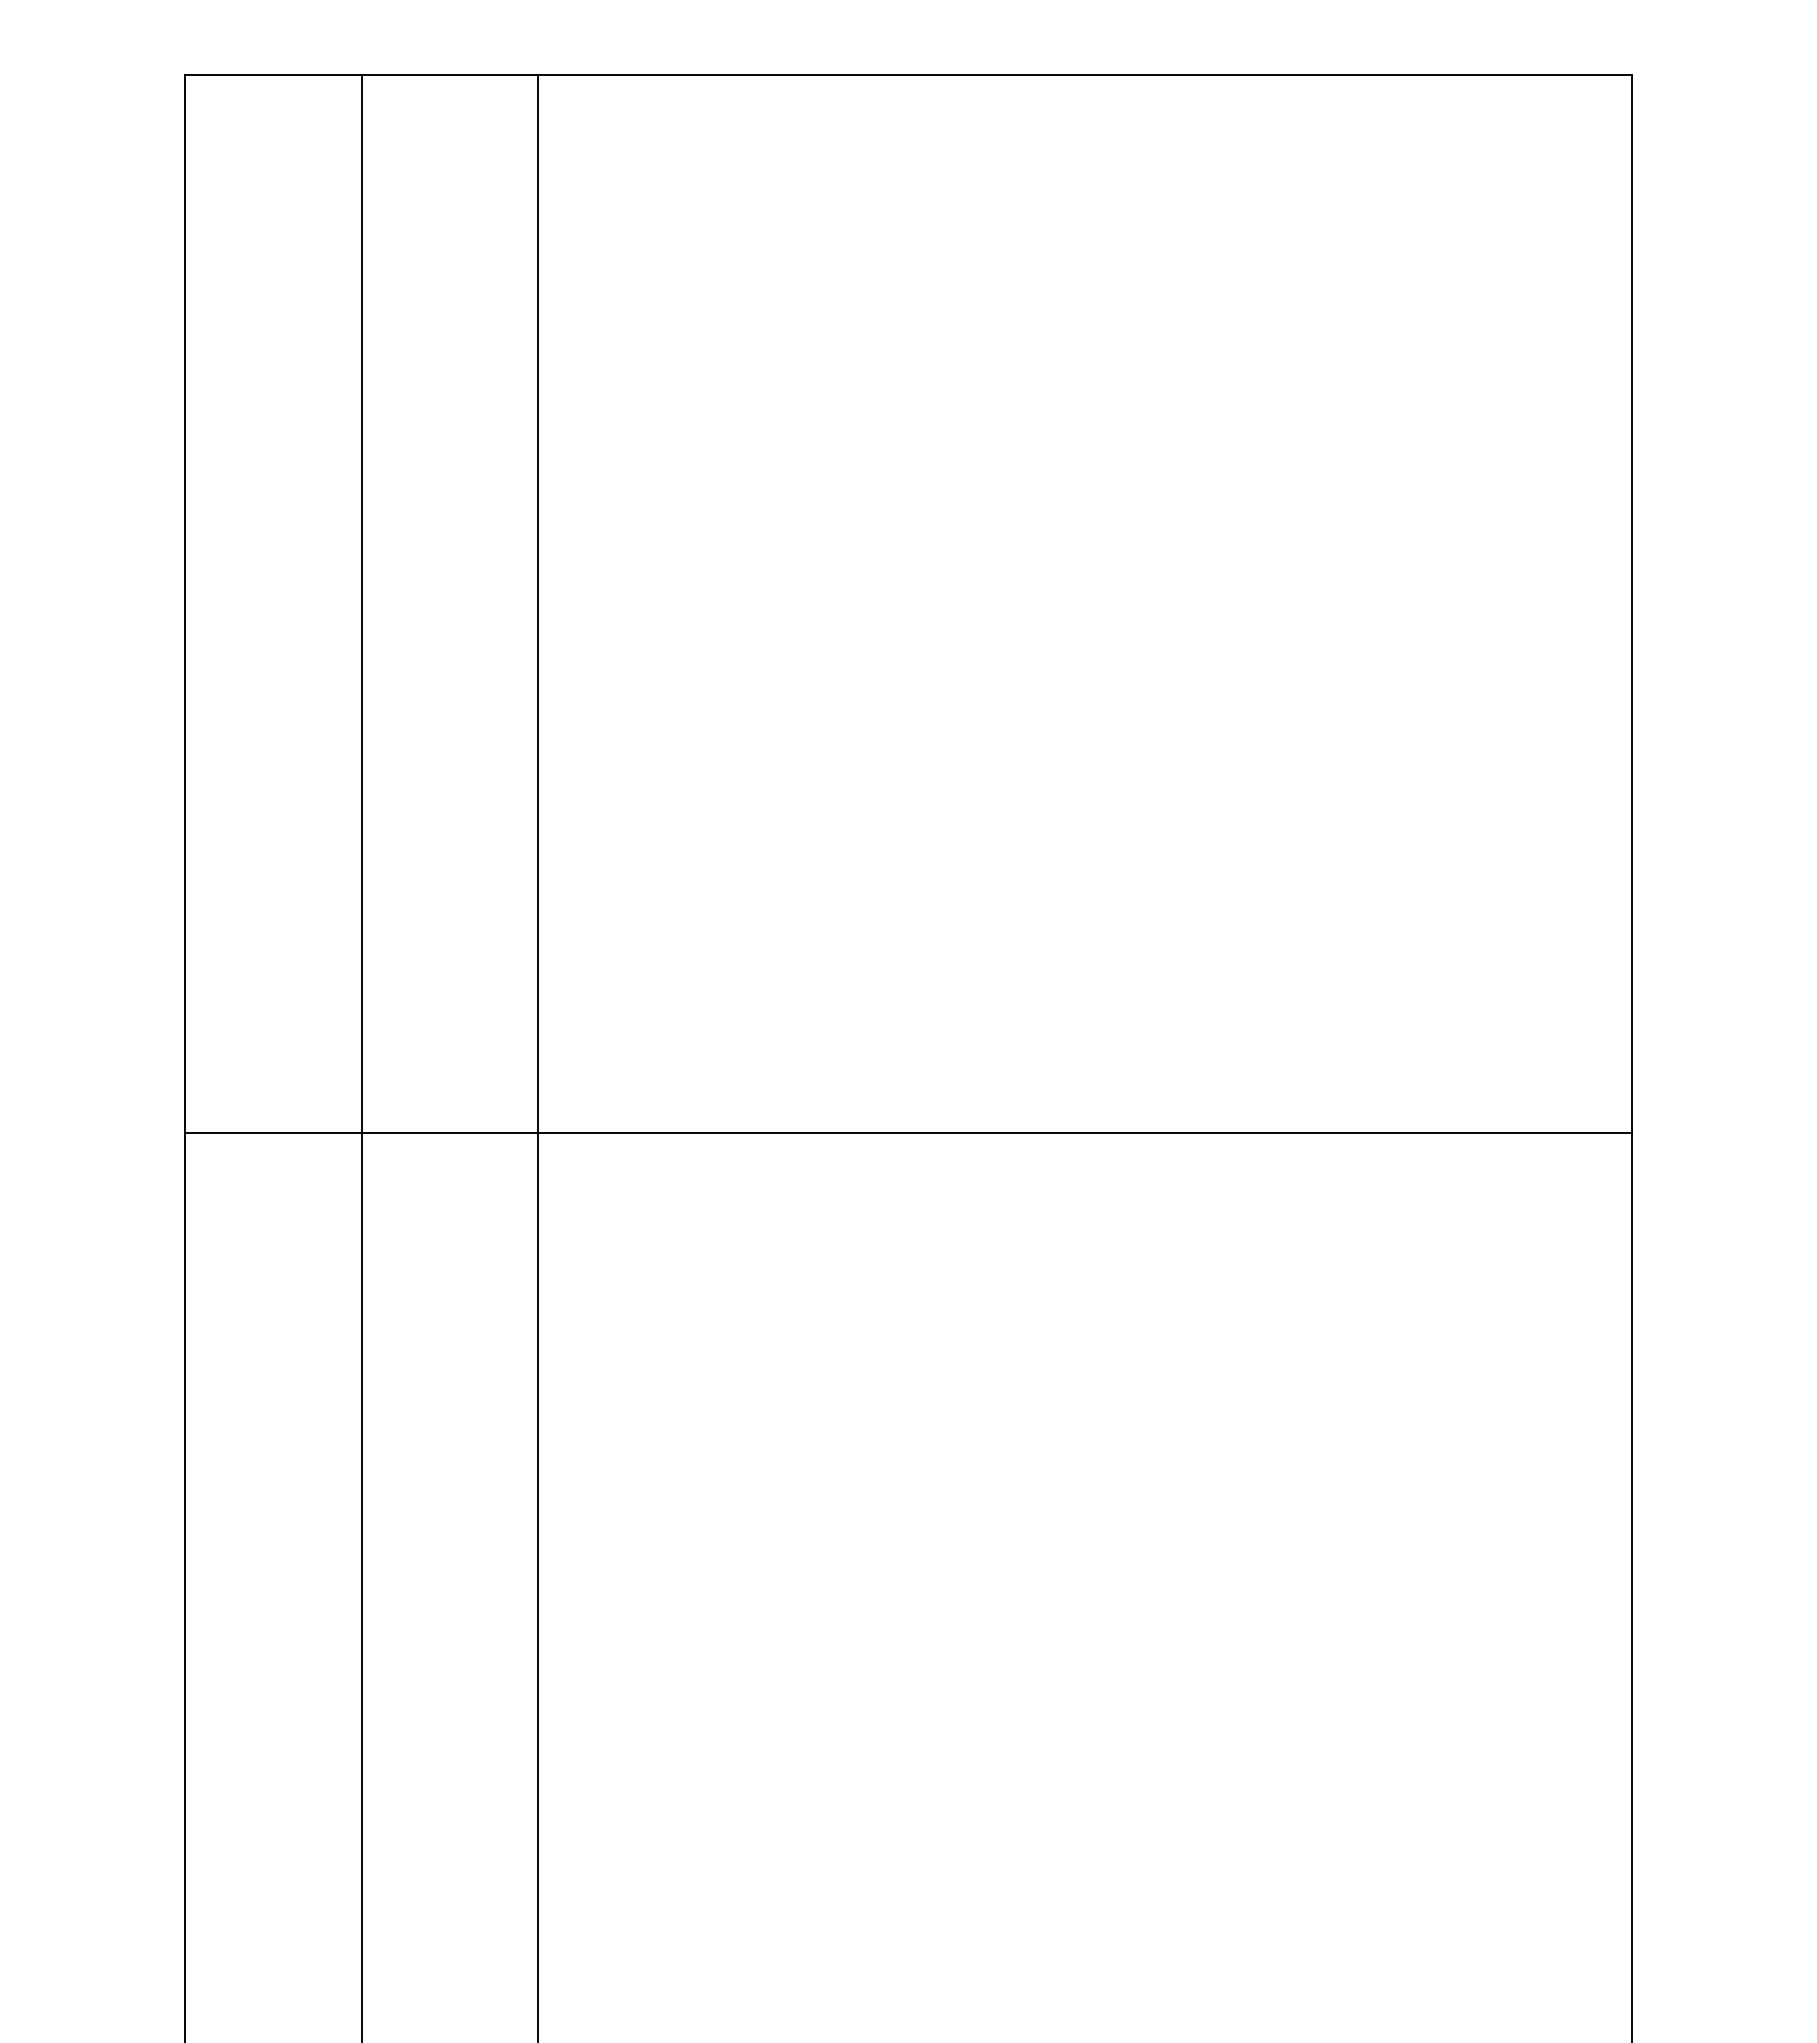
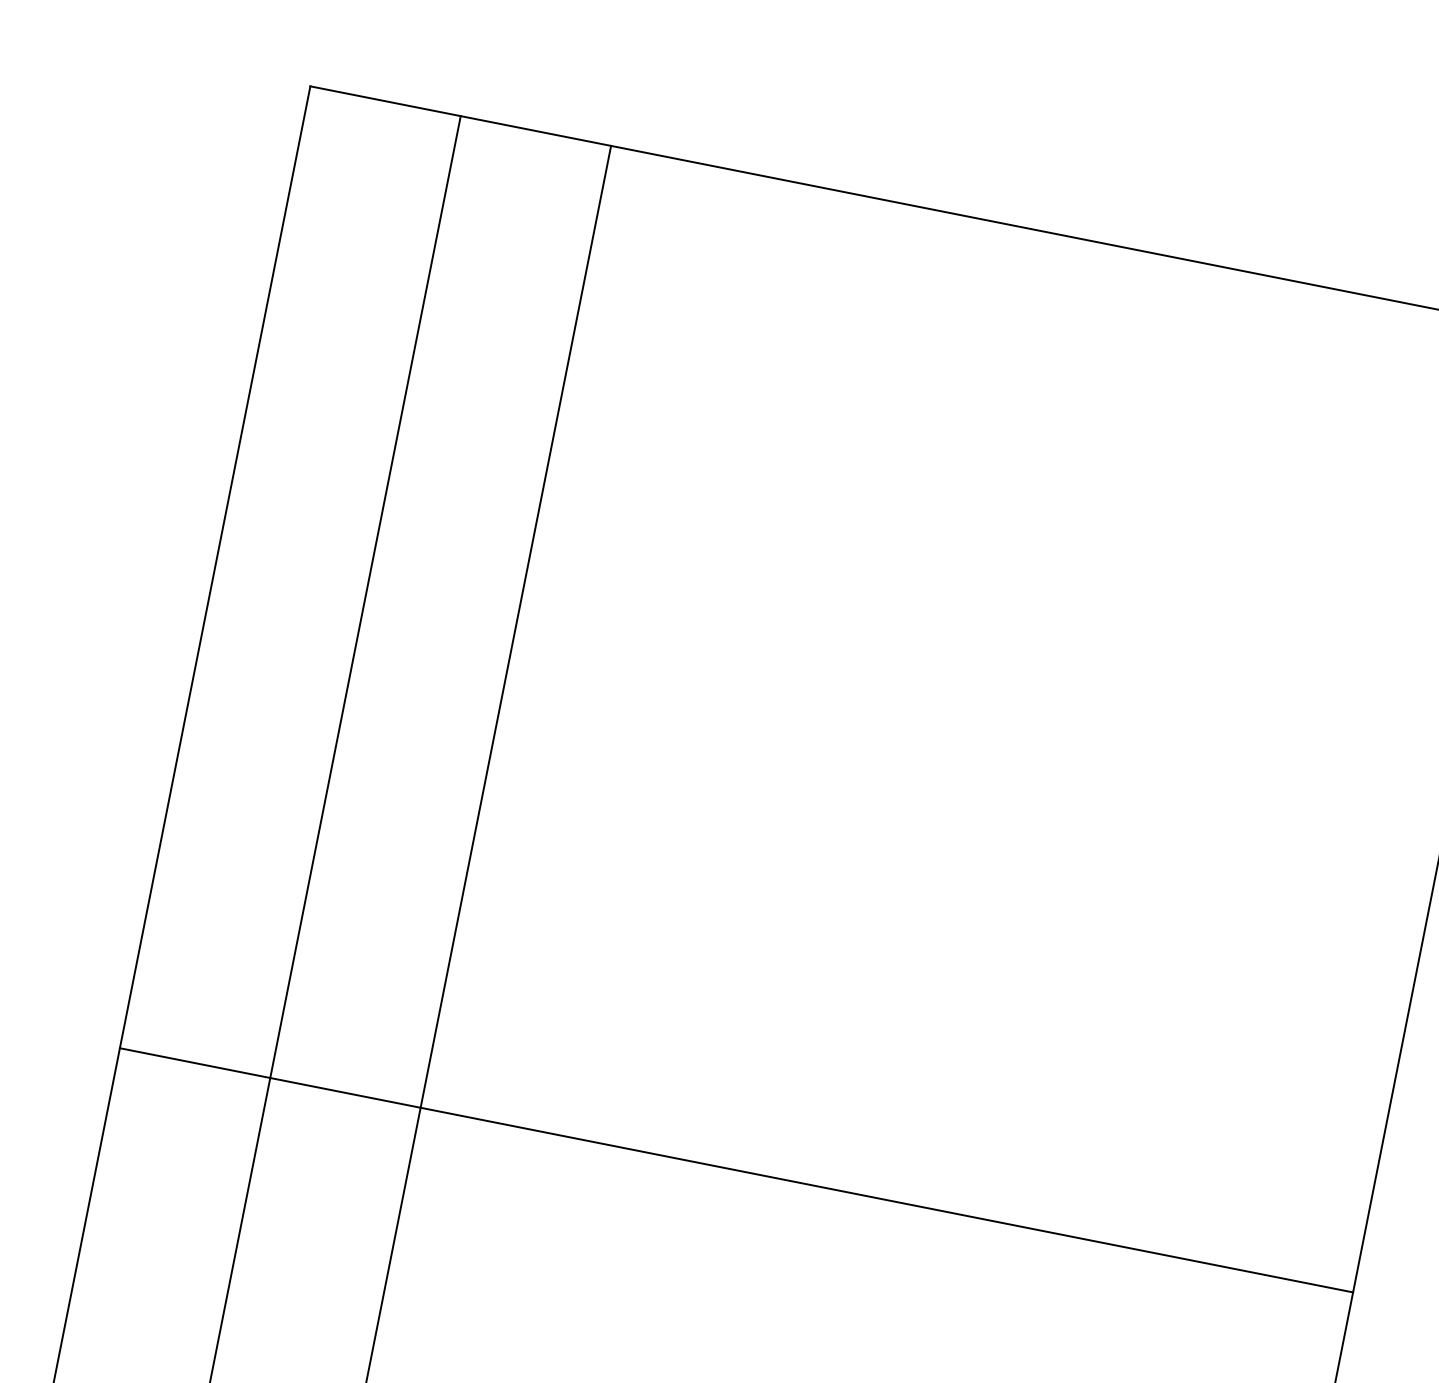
line: (908, 1132) -> (736, 1170), moved

